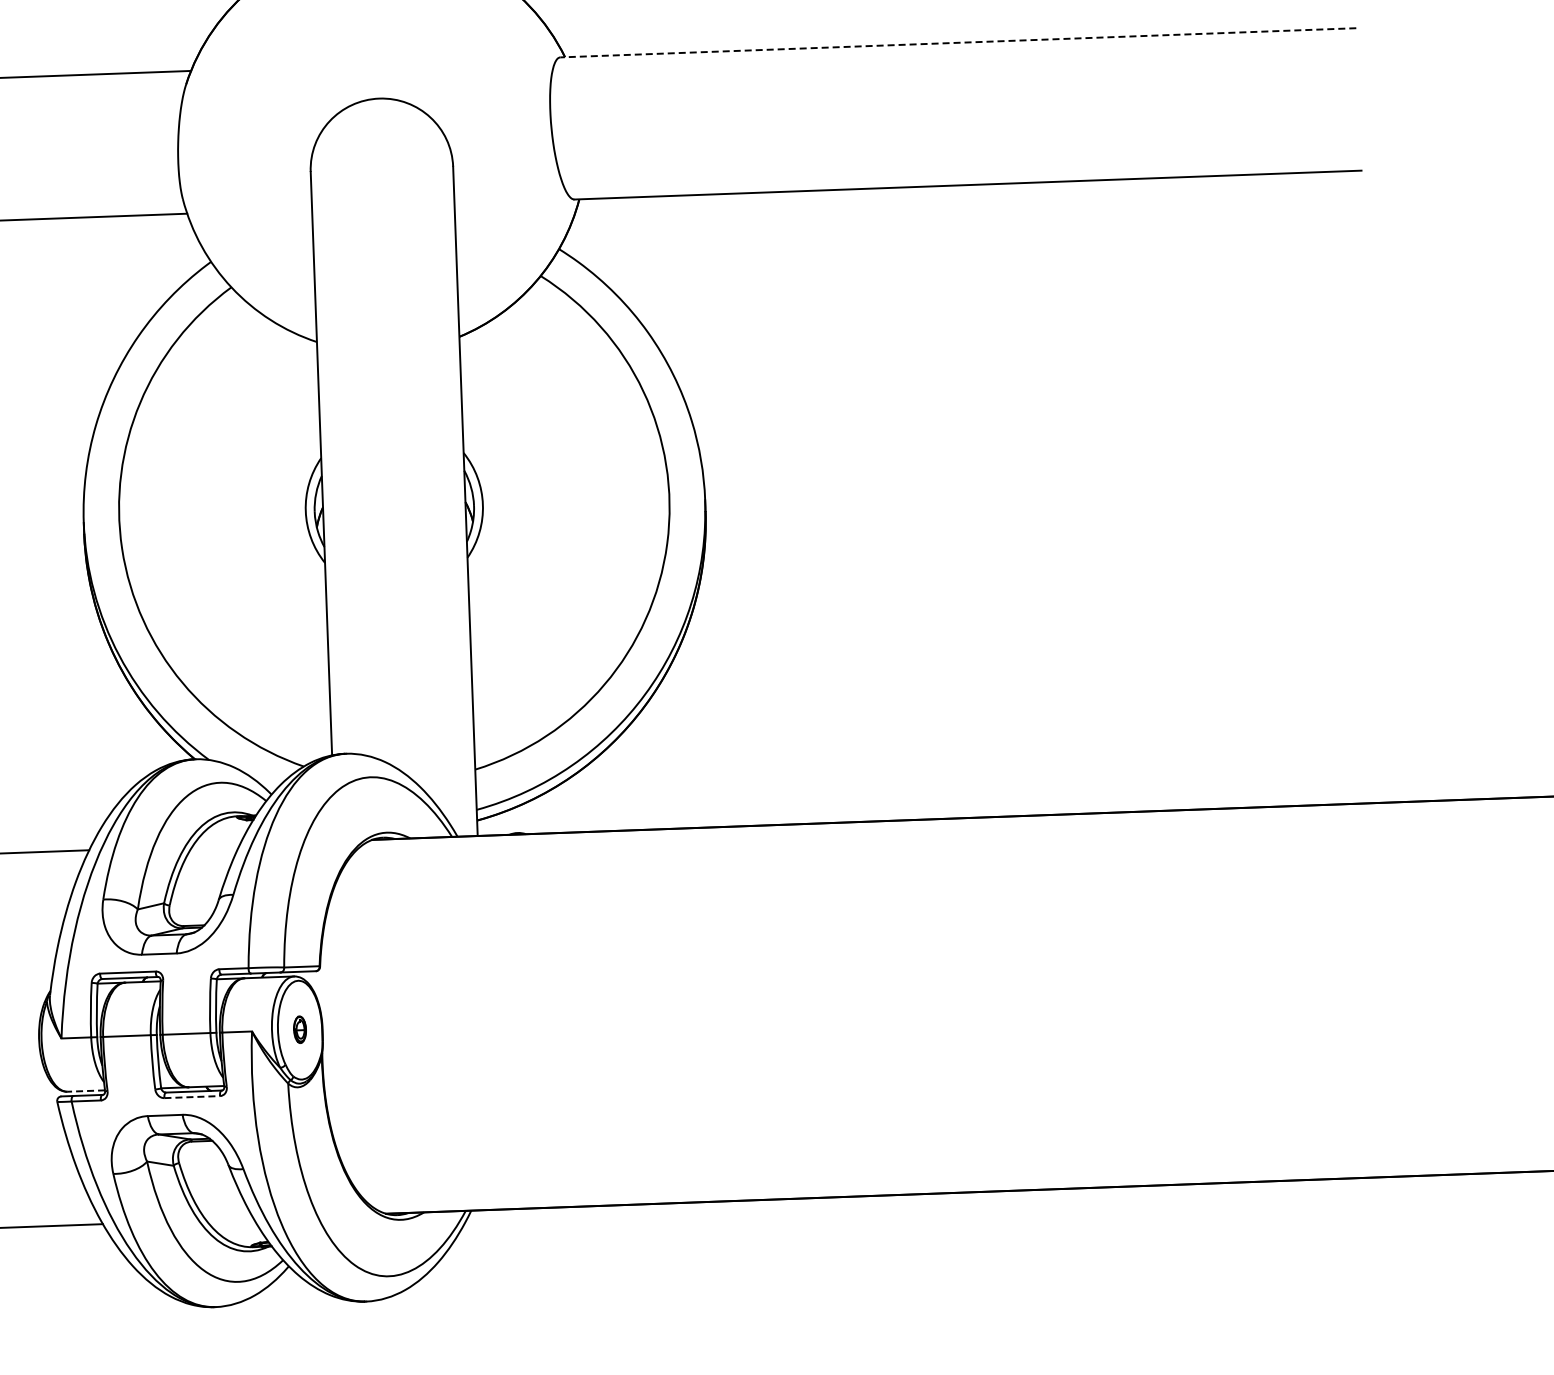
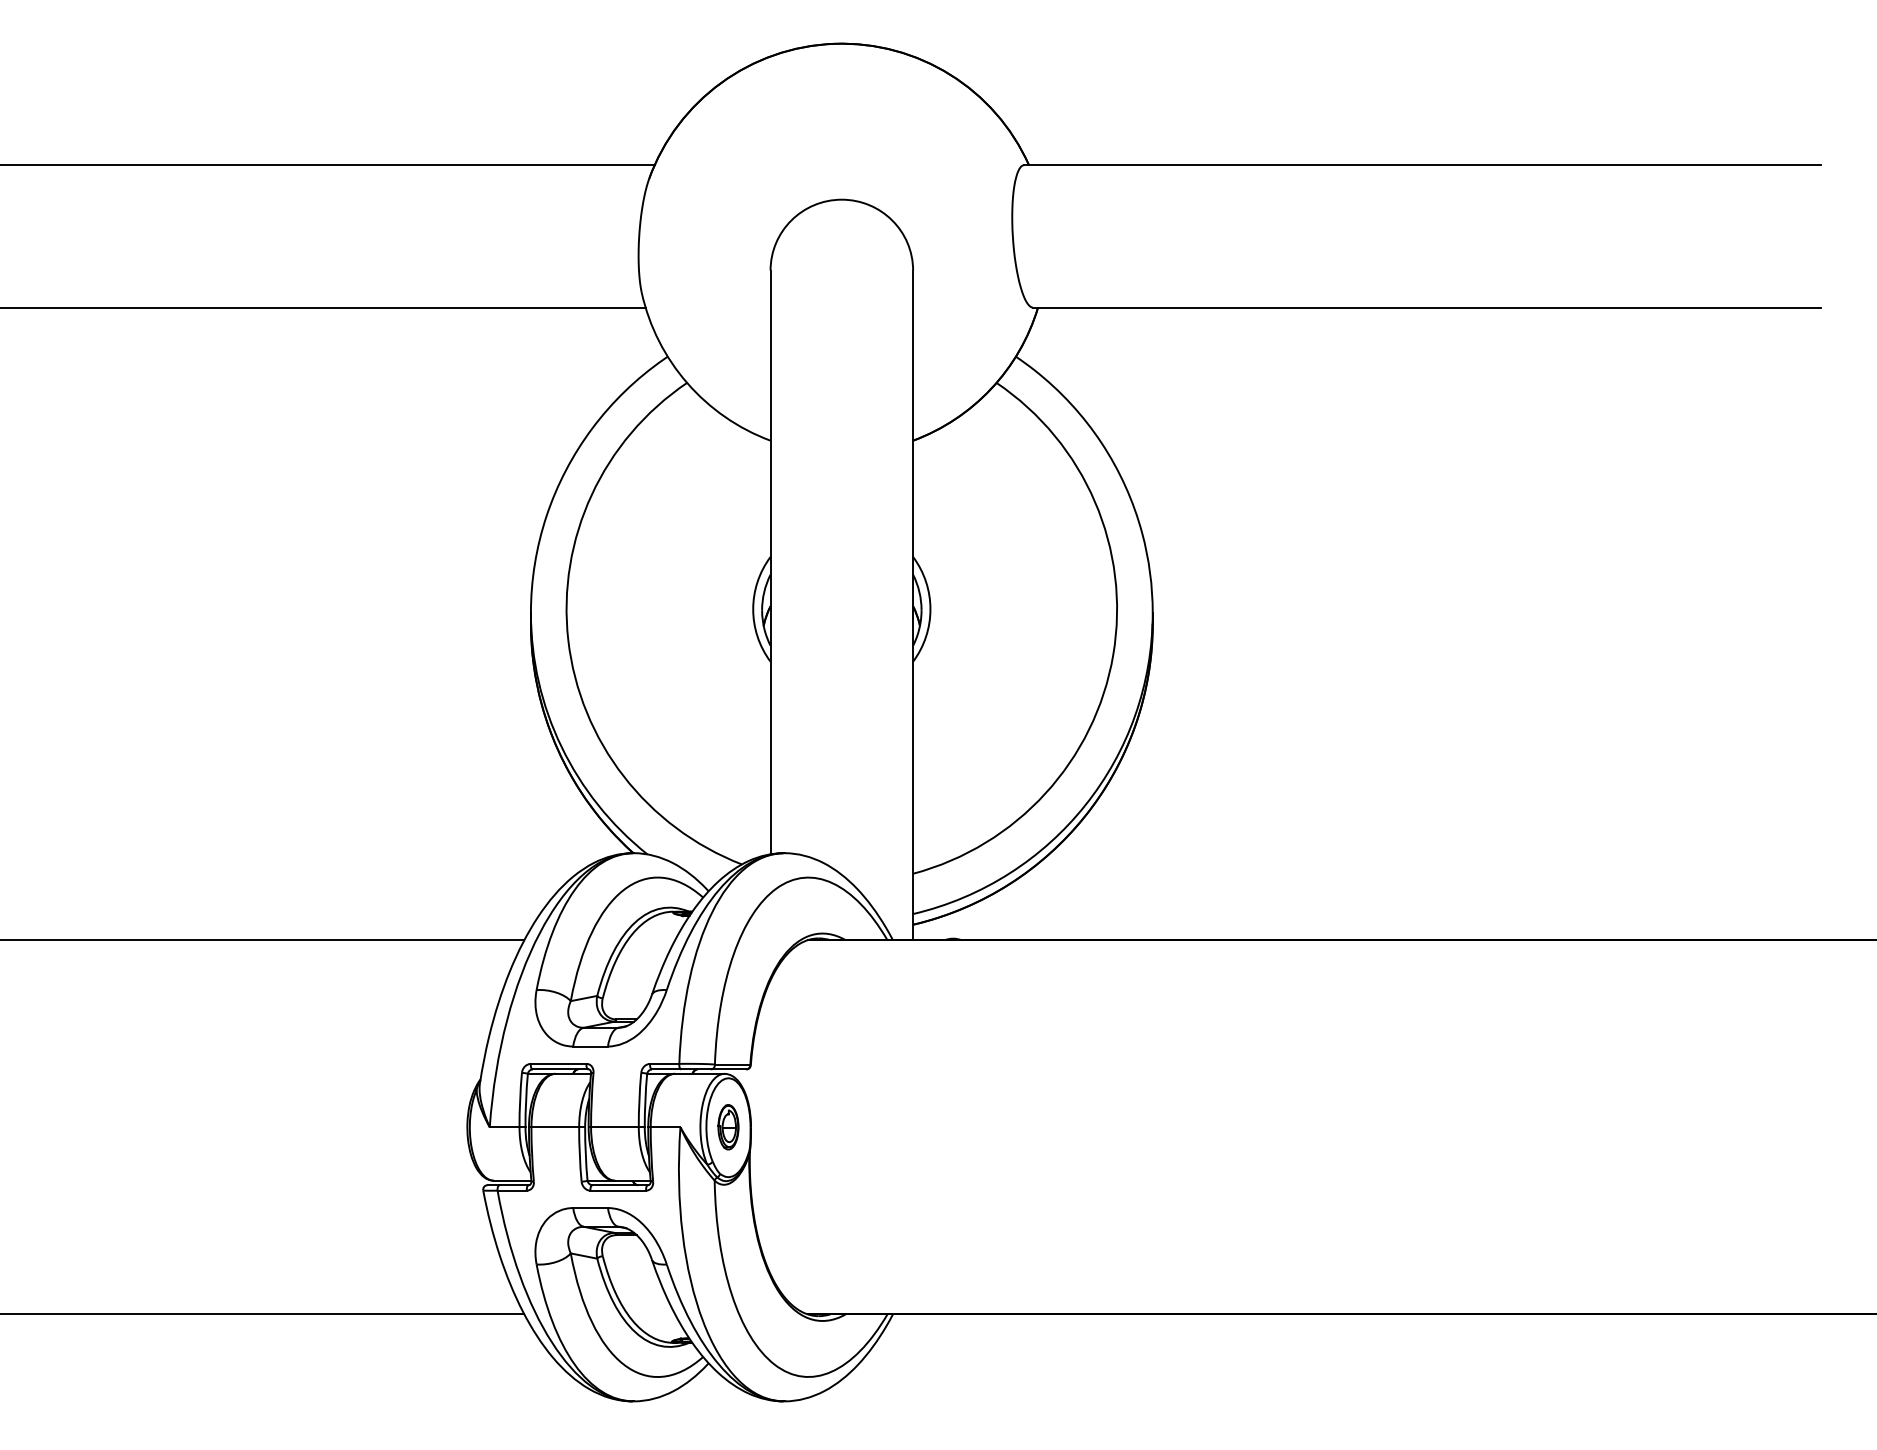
line: (957, 43) -> (1421, 165), dashed -> solid
part: (300, 1029) -> (728, 1127), size x1.67
line: (86, 1090) -> (512, 1180), dashed -> solid
line: (192, 1096) -> (618, 1190), dashed -> solid

